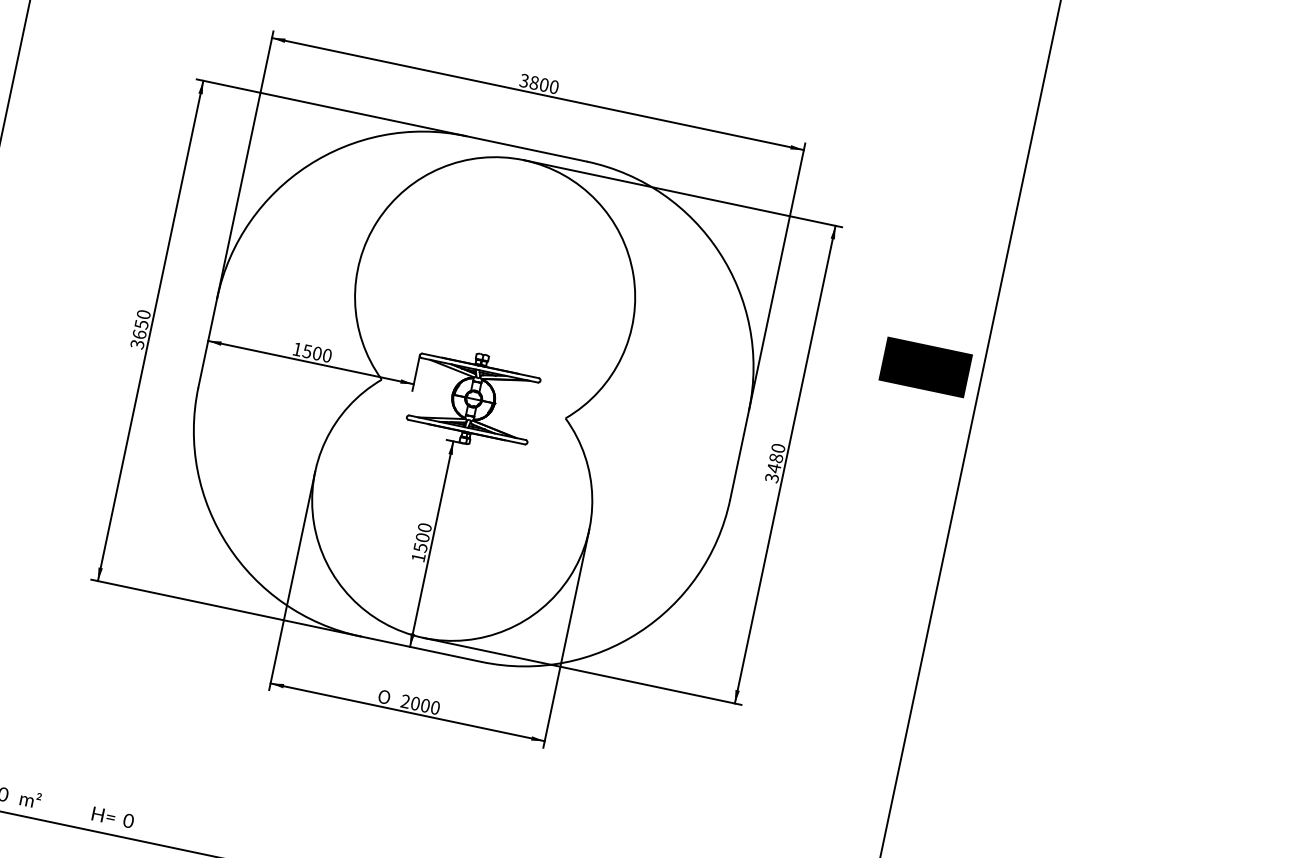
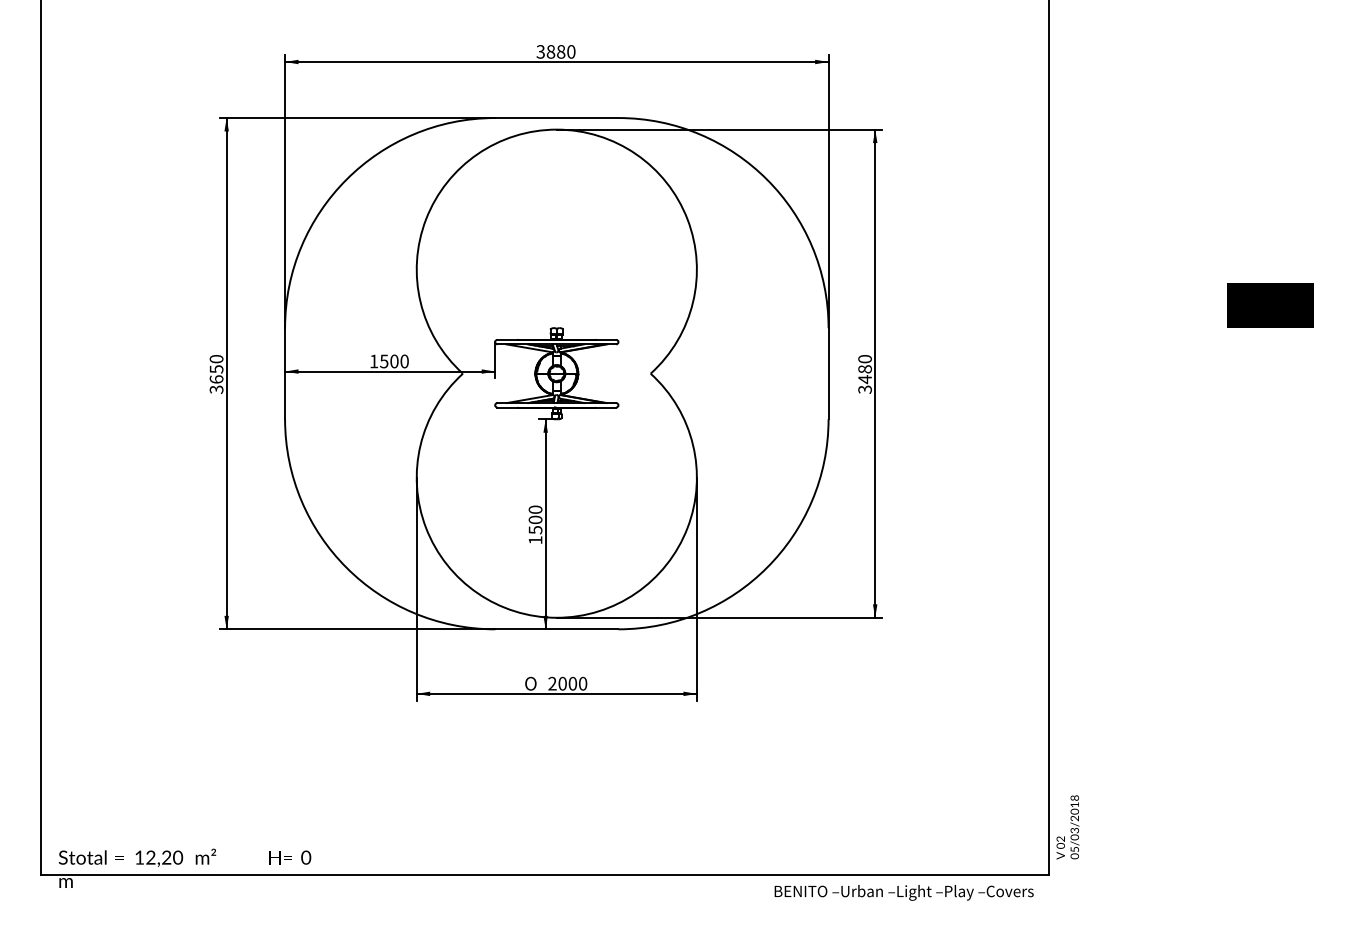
text: (544, 84) -> (561, 51), 3800 -> 3880
text: (925, 367) -> (1270, 305), moved

